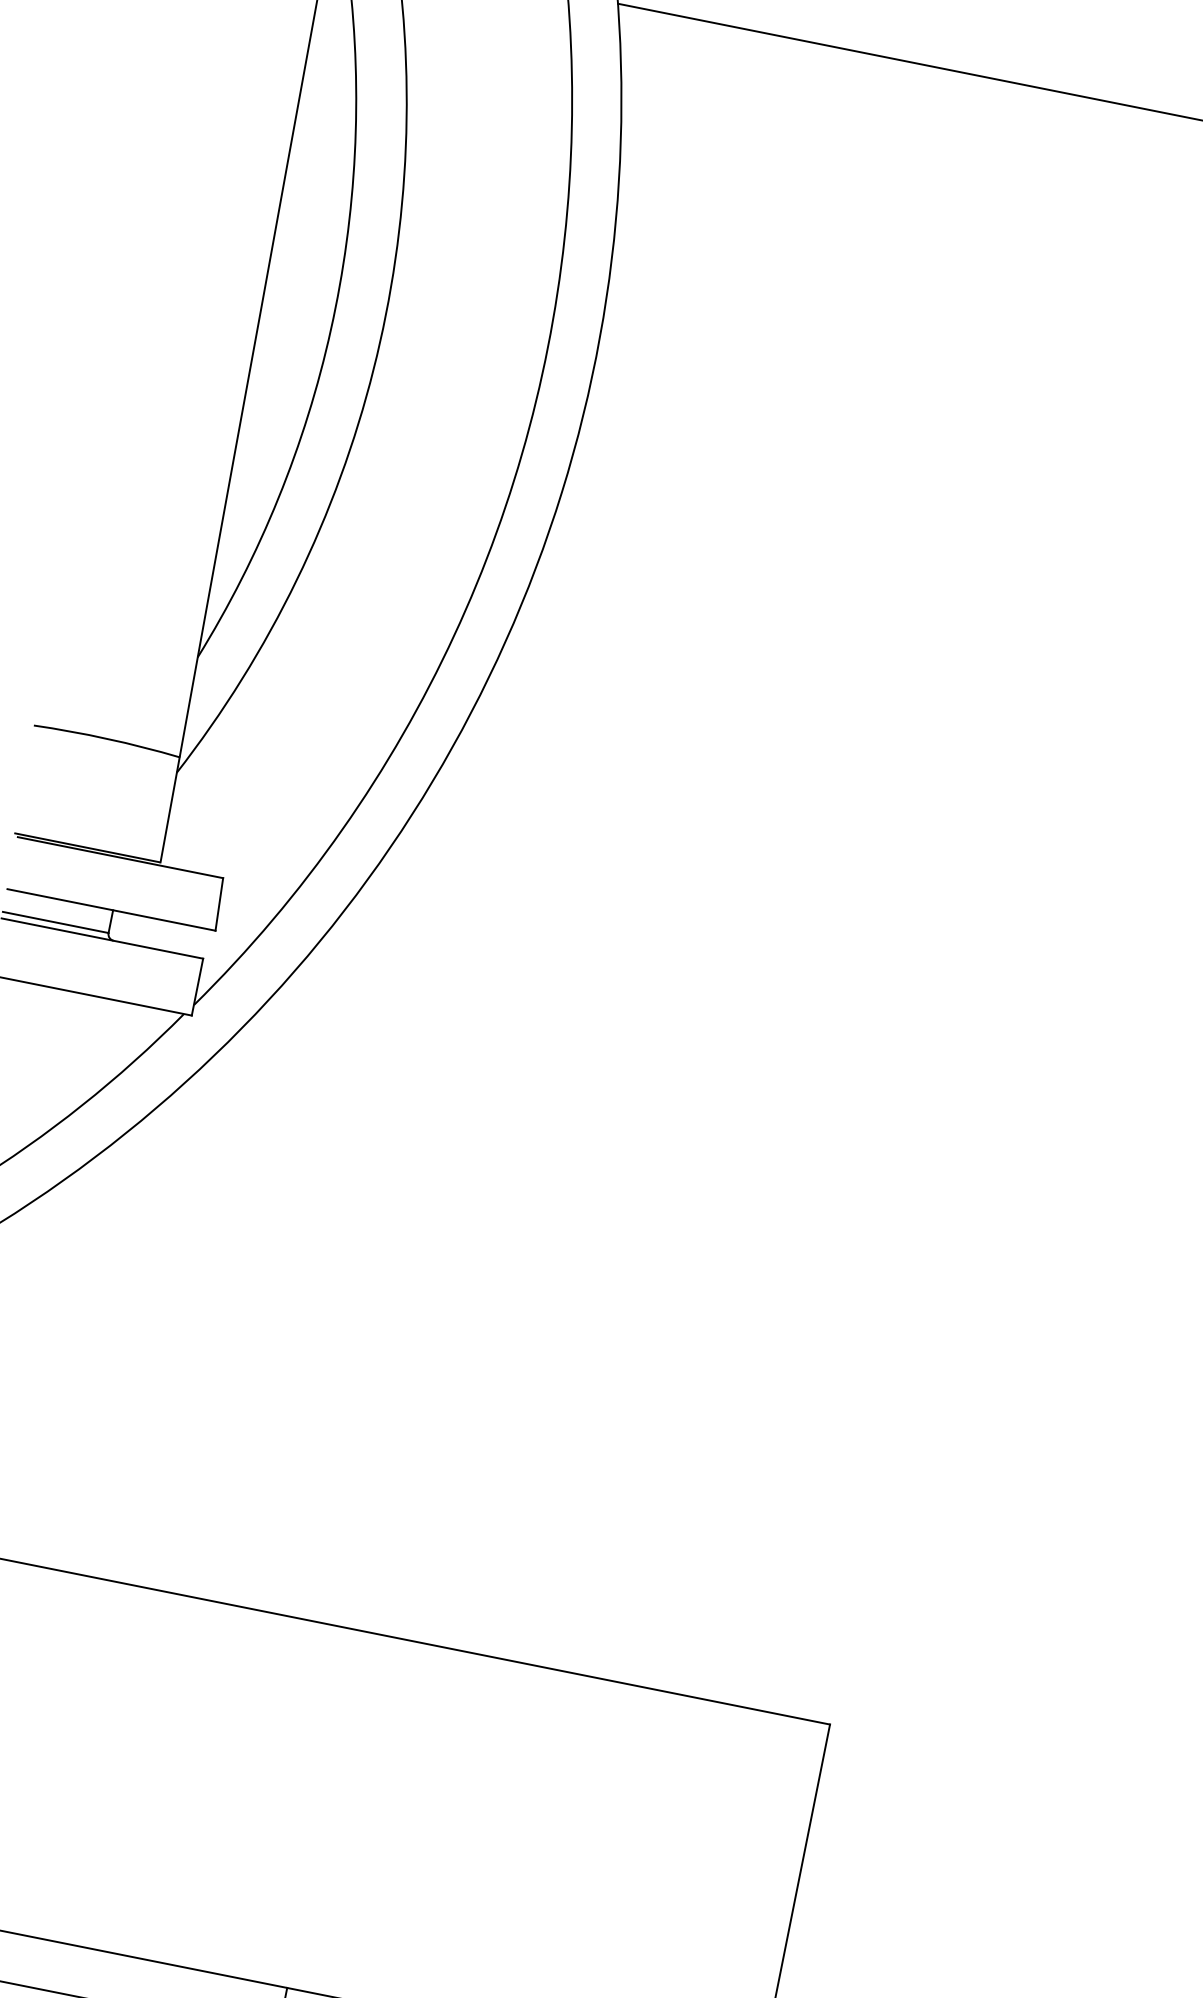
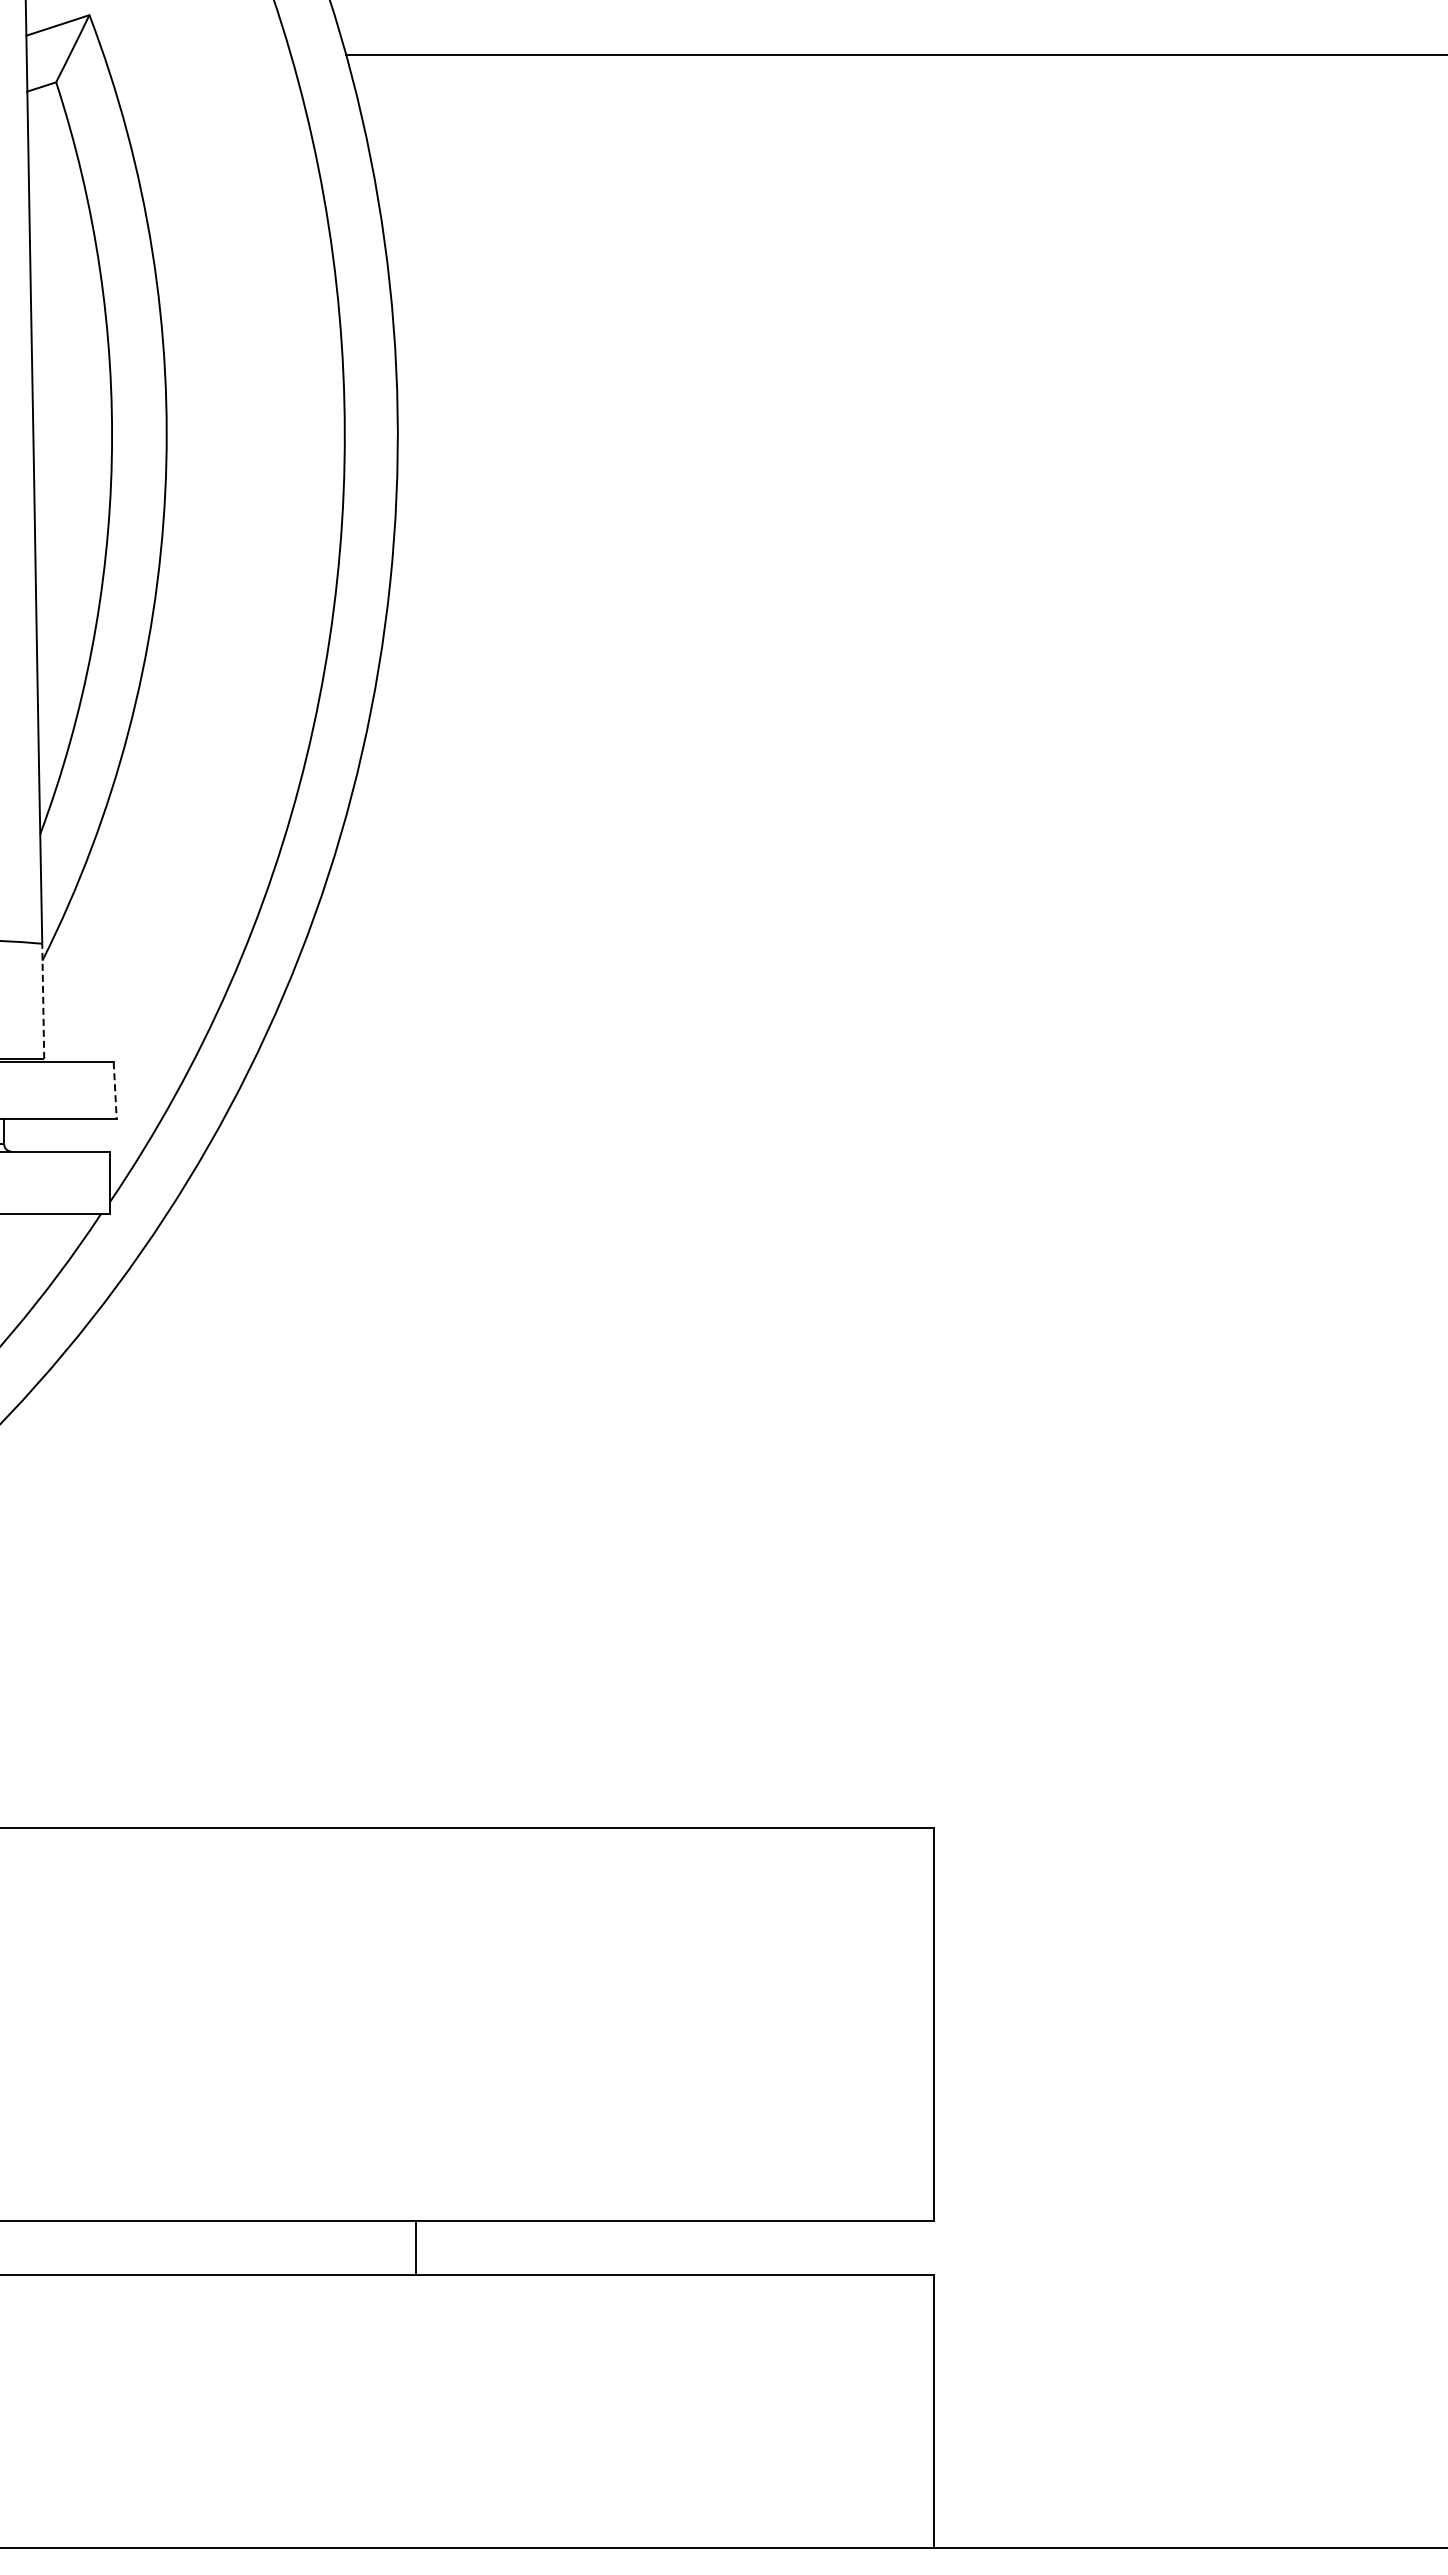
line: (170, 810) -> (43, 1001), solid -> dashed
line: (219, 904) -> (115, 1090), solid -> dashed

